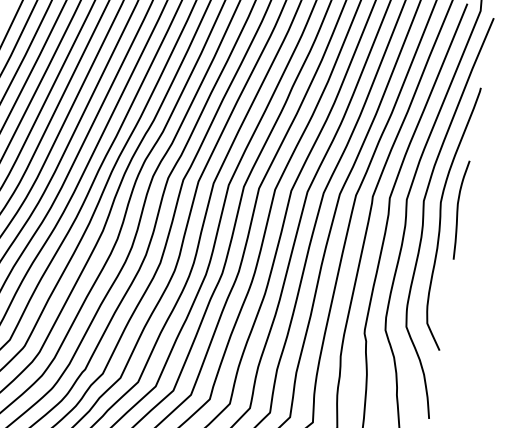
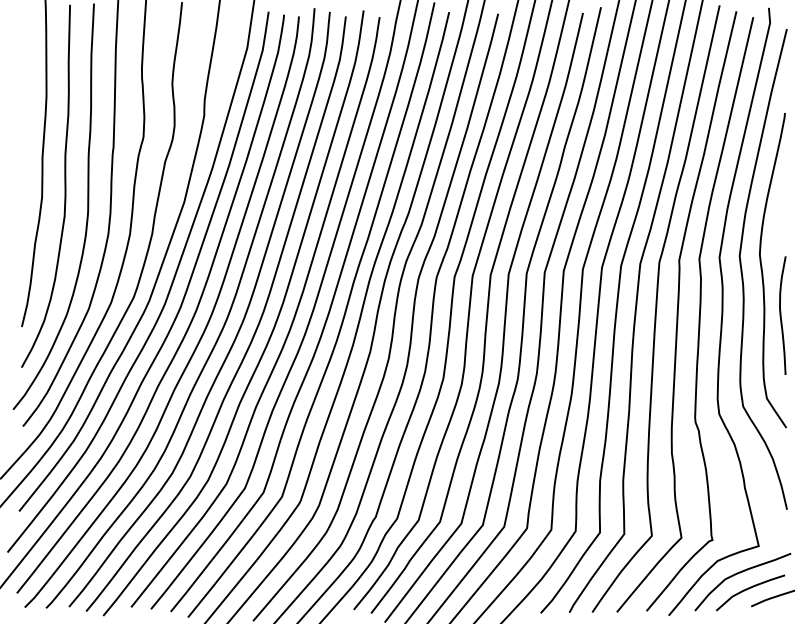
curve: (458, 209) -> (781, 315), moved

